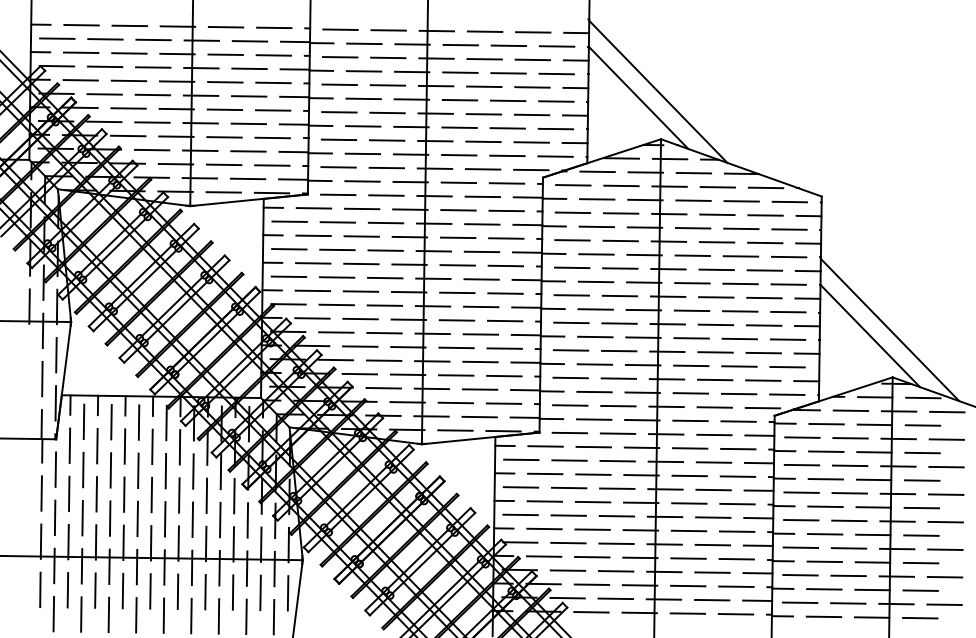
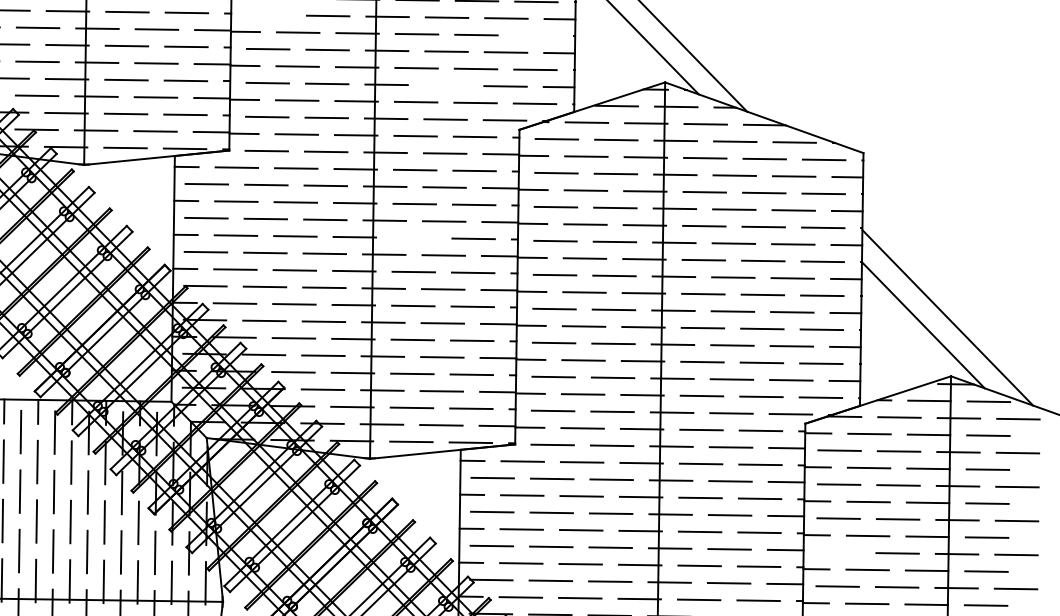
line: (339, 84) -> (268, 14), removed
line: (556, 101) -> (536, 35), removed
line: (483, 141) -> (446, 85), removed
line: (457, 265) -> (413, 238), removed
line: (801, 519) -> (838, 551), removed

